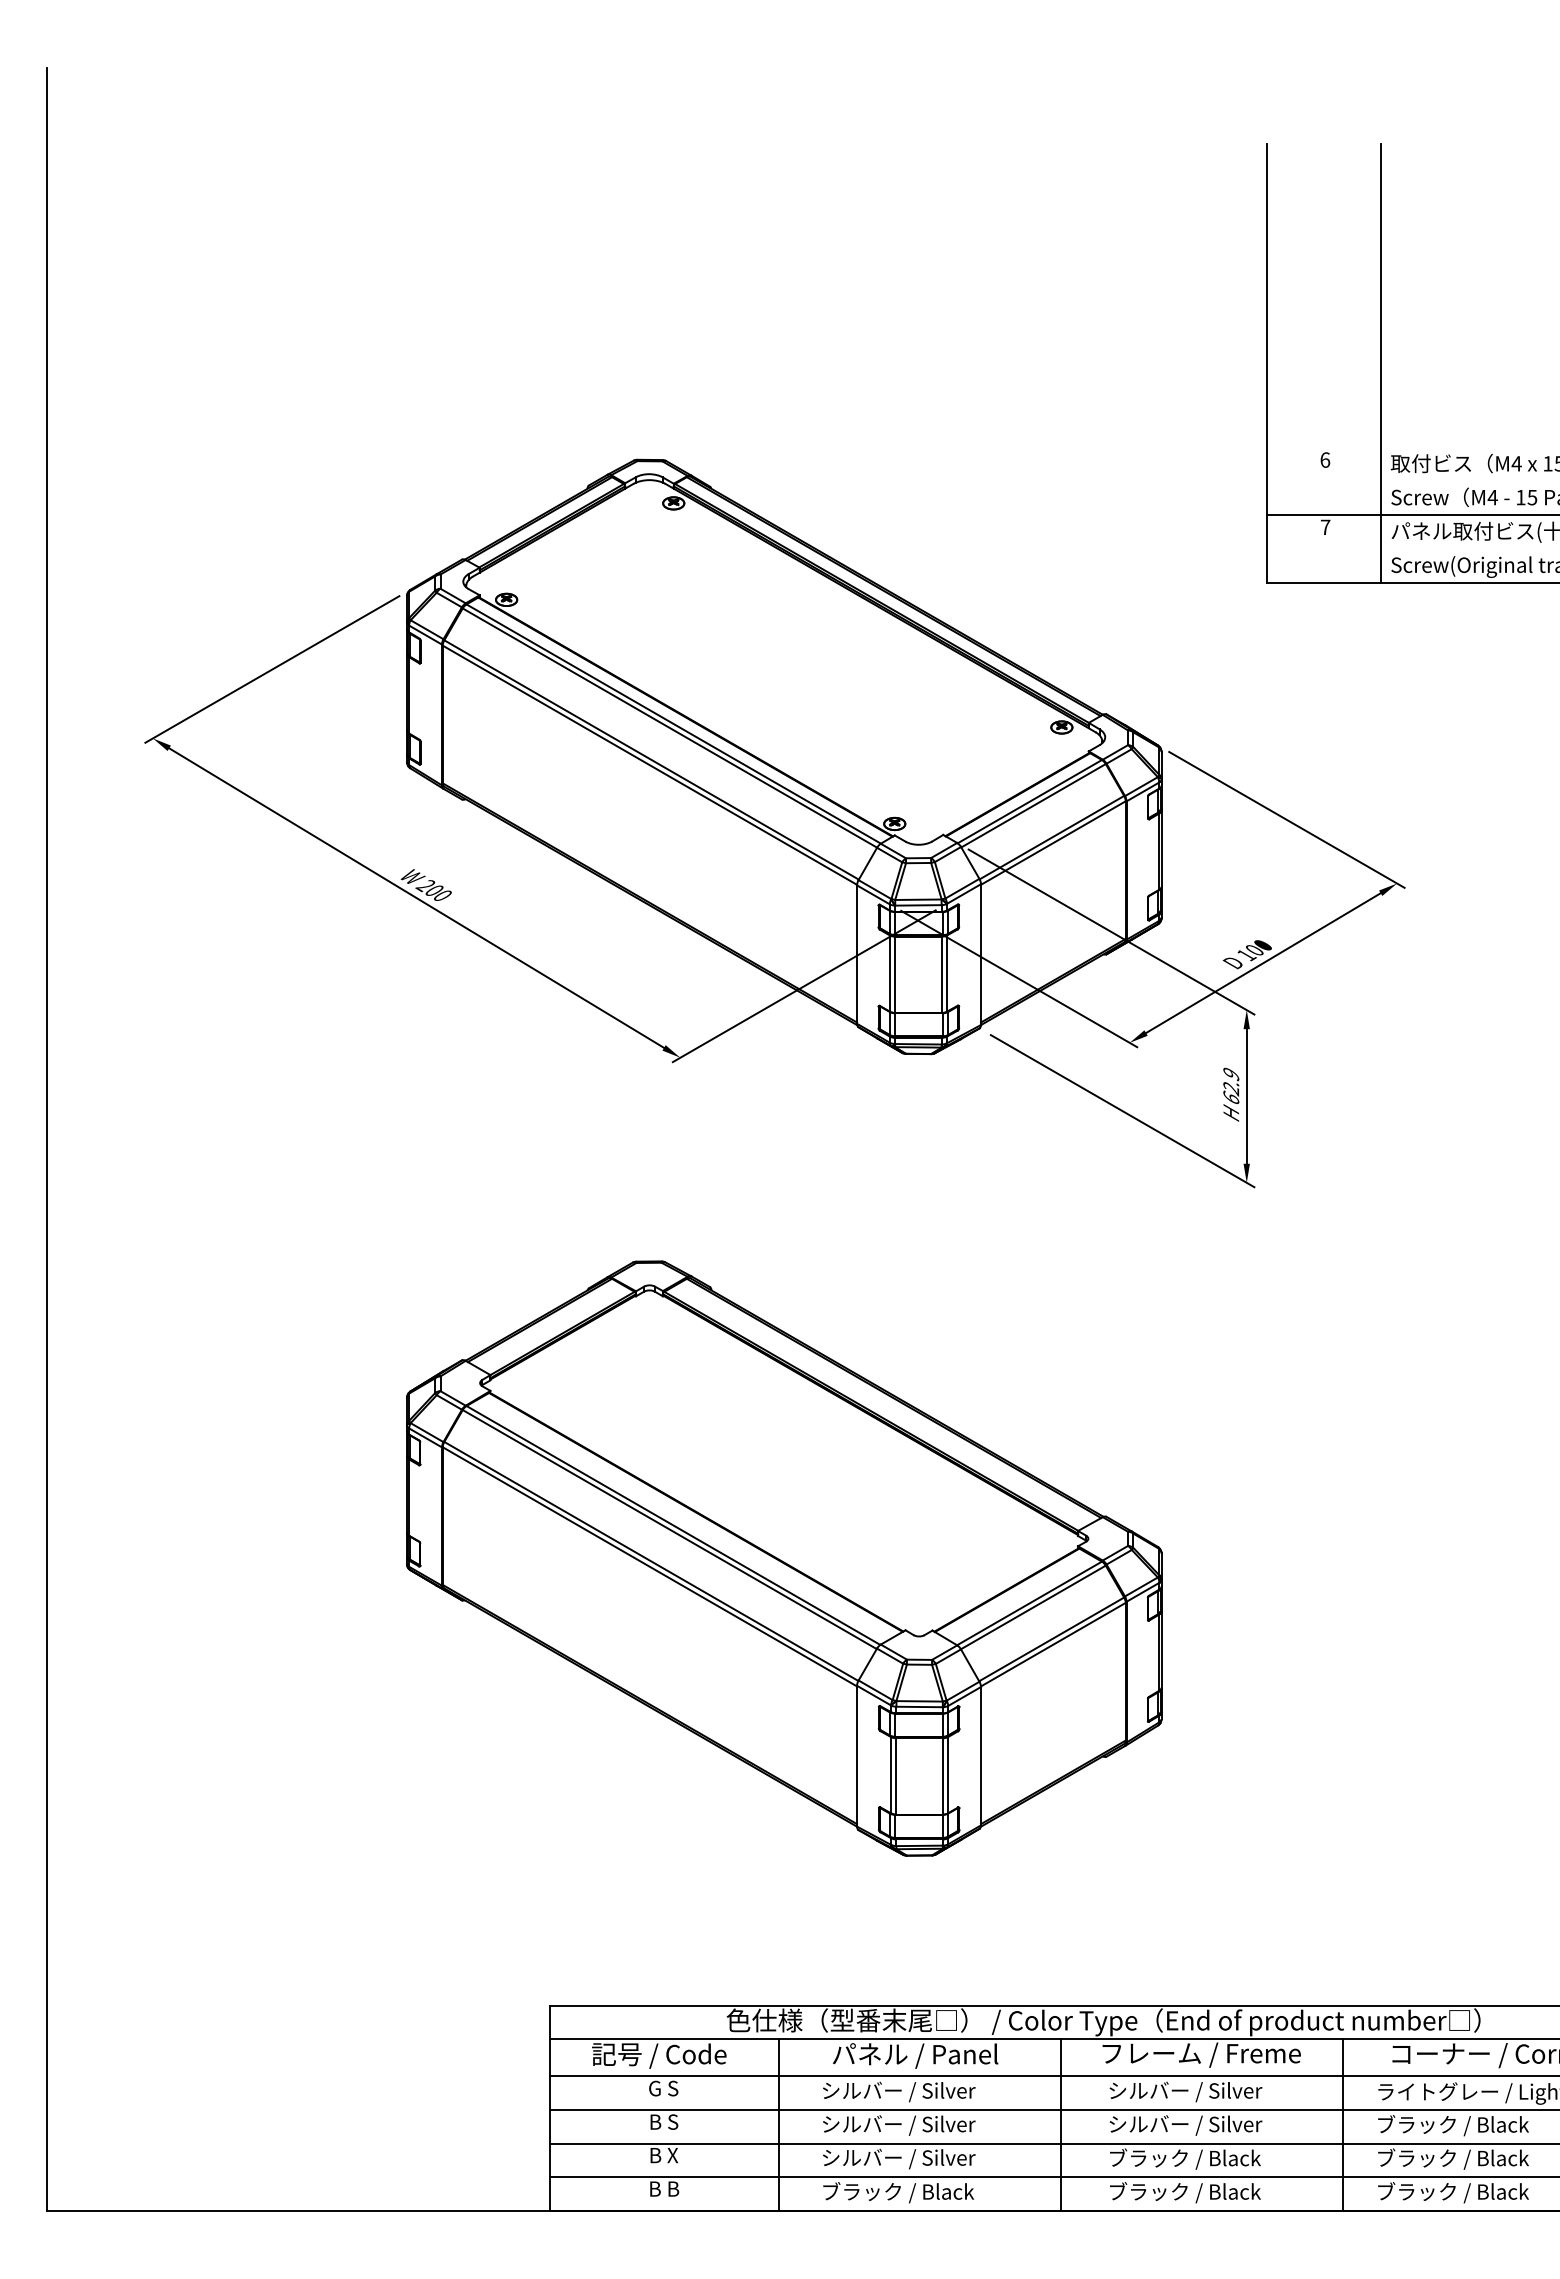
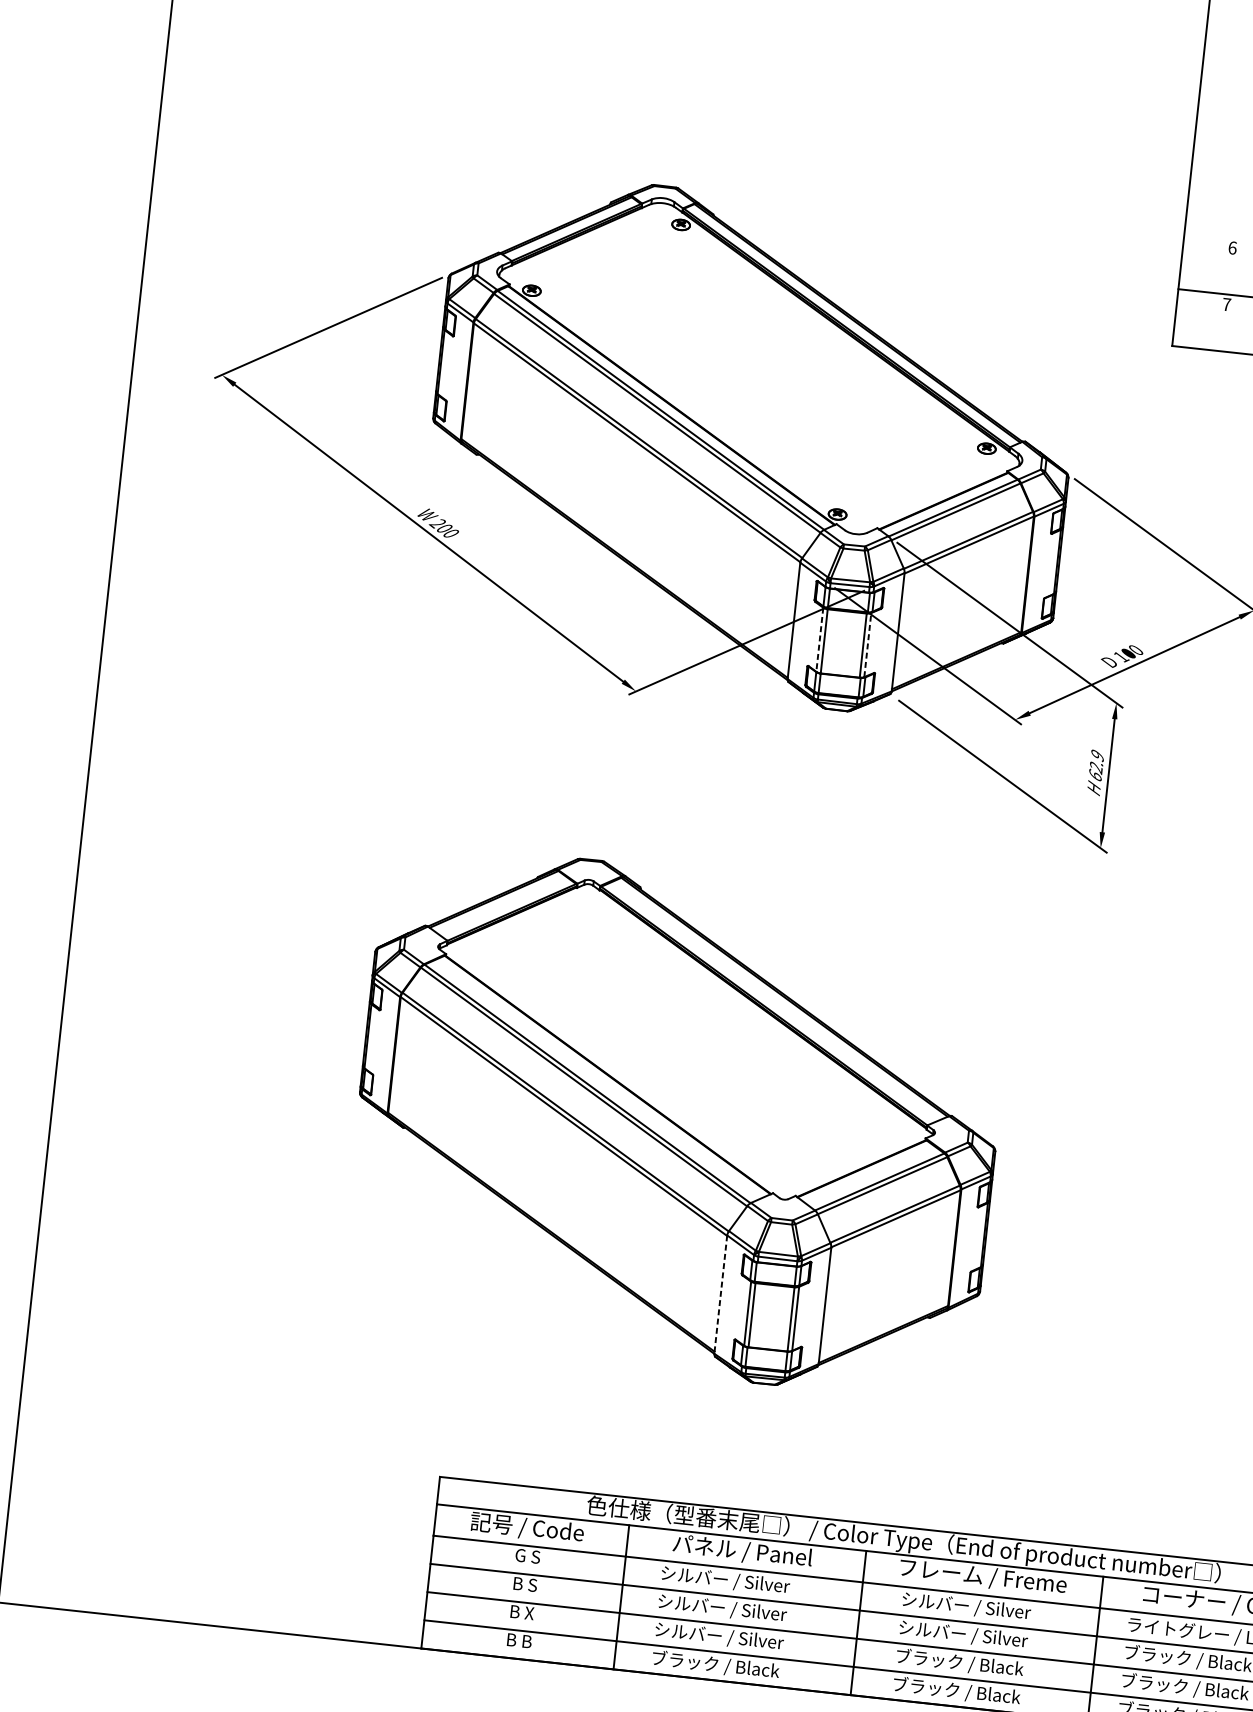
line: (946, 973) -> (867, 644), solid -> dashed
line: (889, 974) -> (819, 640), solid -> dashed
line: (857, 1756) -> (721, 1294), solid -> dashed

